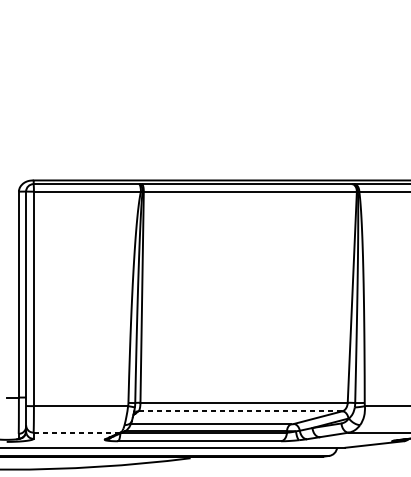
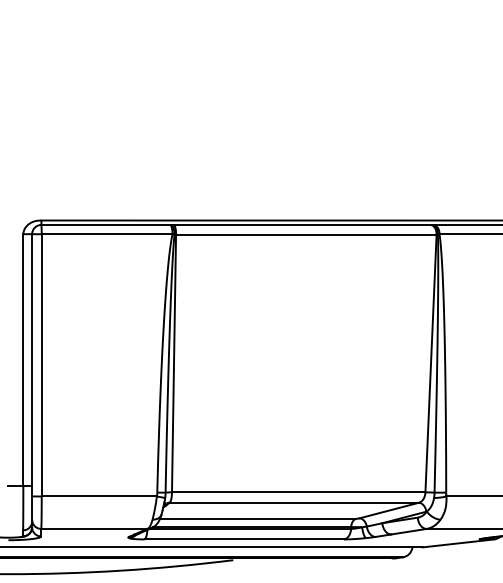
line: (240, 411) -> (294, 502), dashed -> solid
line: (77, 432) -> (94, 528), dashed -> solid

